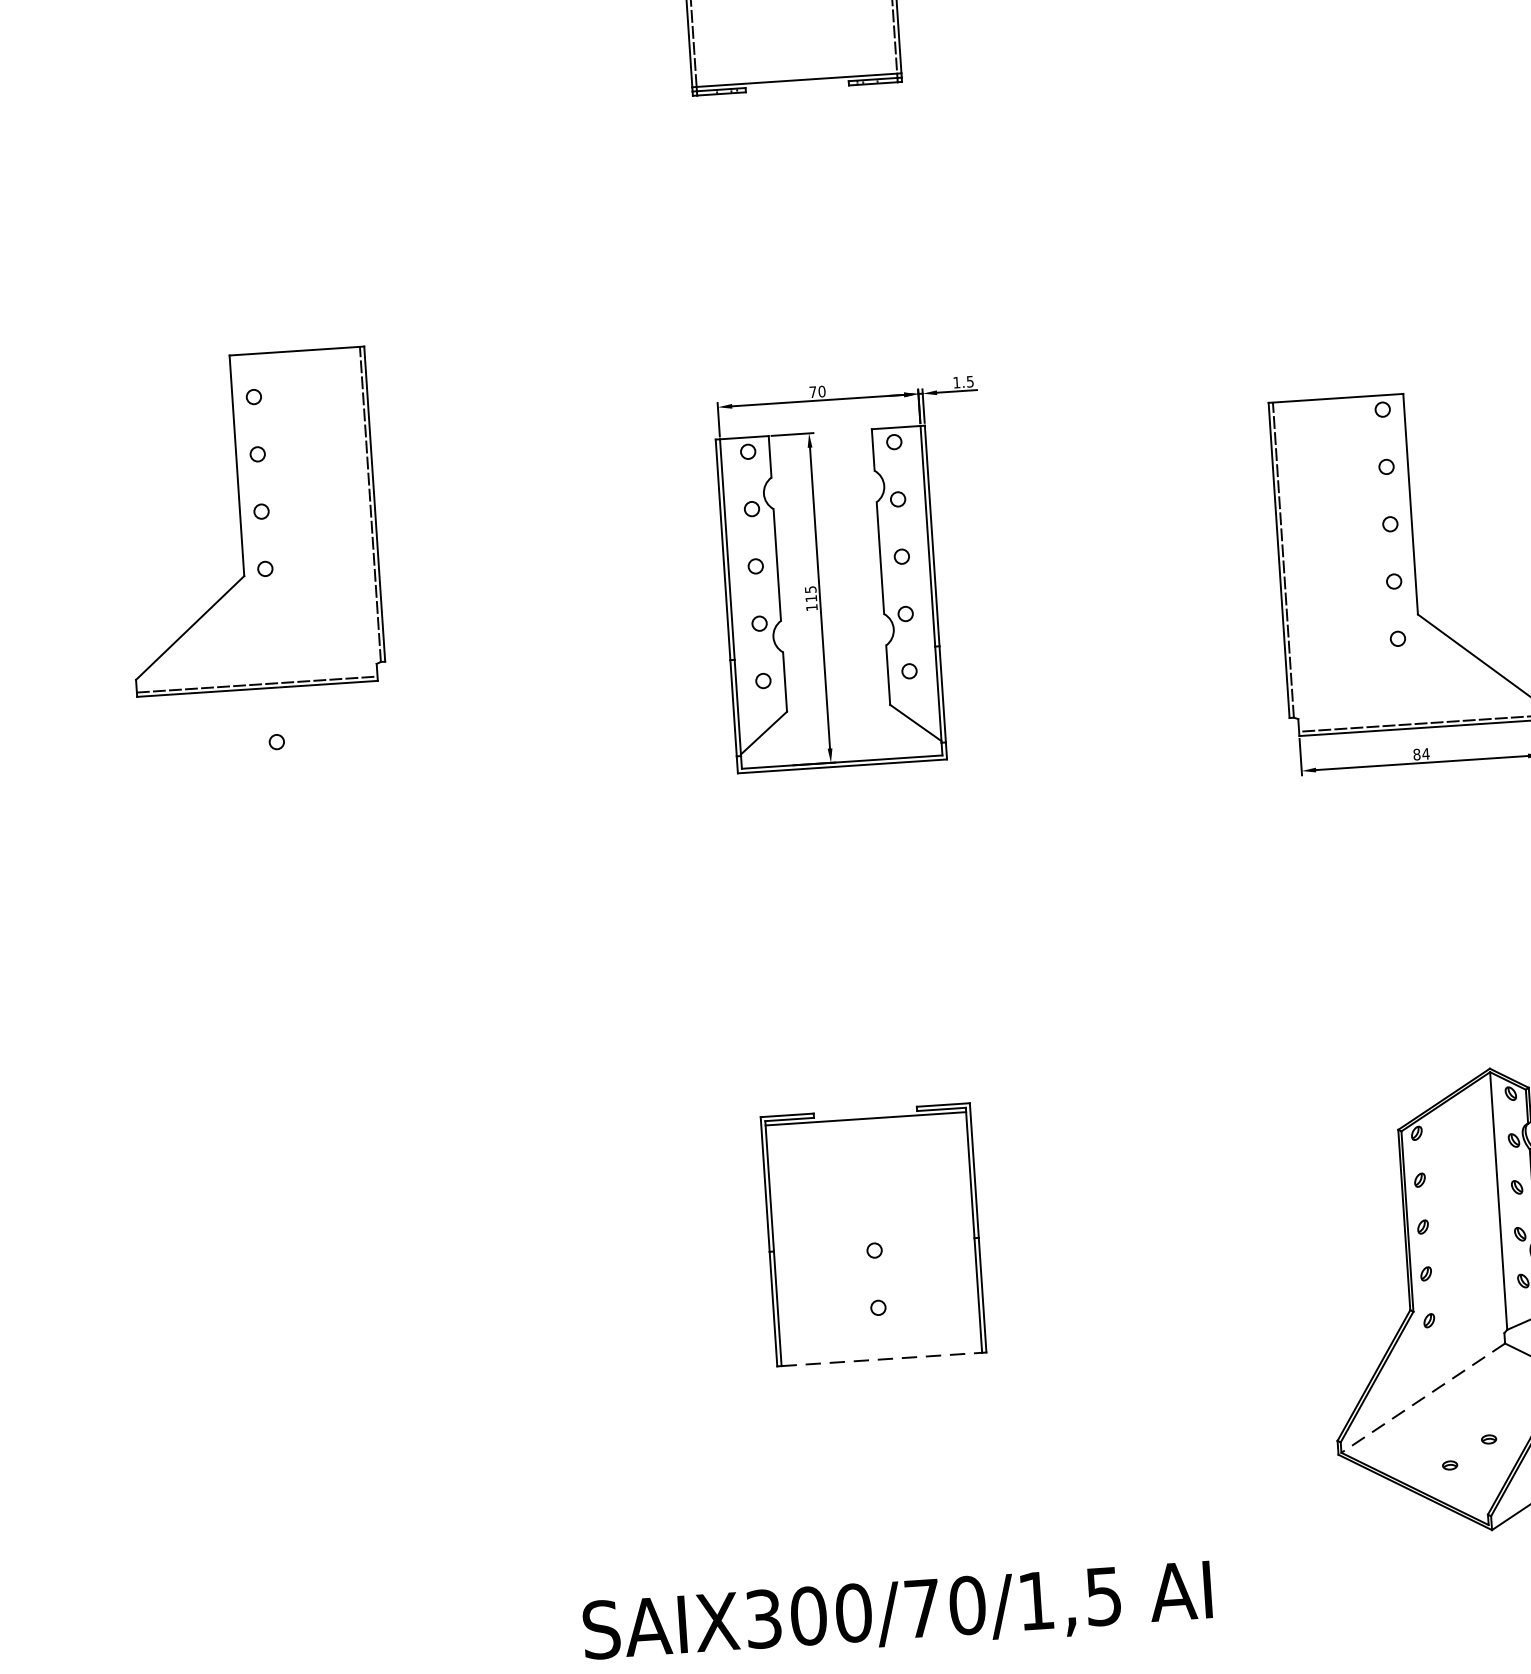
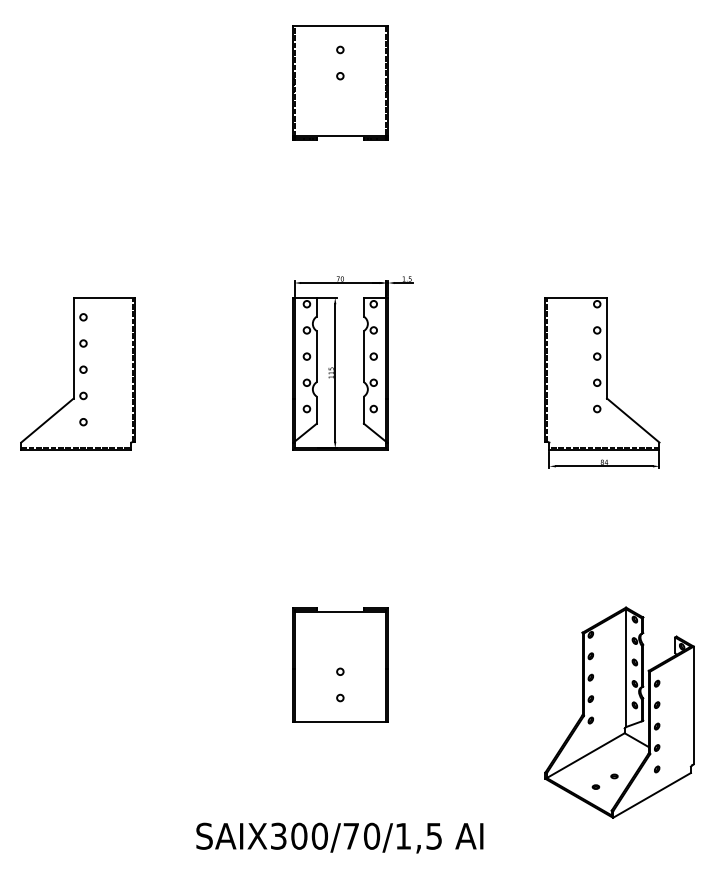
part: (248, 520) -> (77, 373), moved
line: (882, 1359) -> (340, 721), dashed -> solid
line: (1422, 1397) -> (585, 755), dashed -> solid

